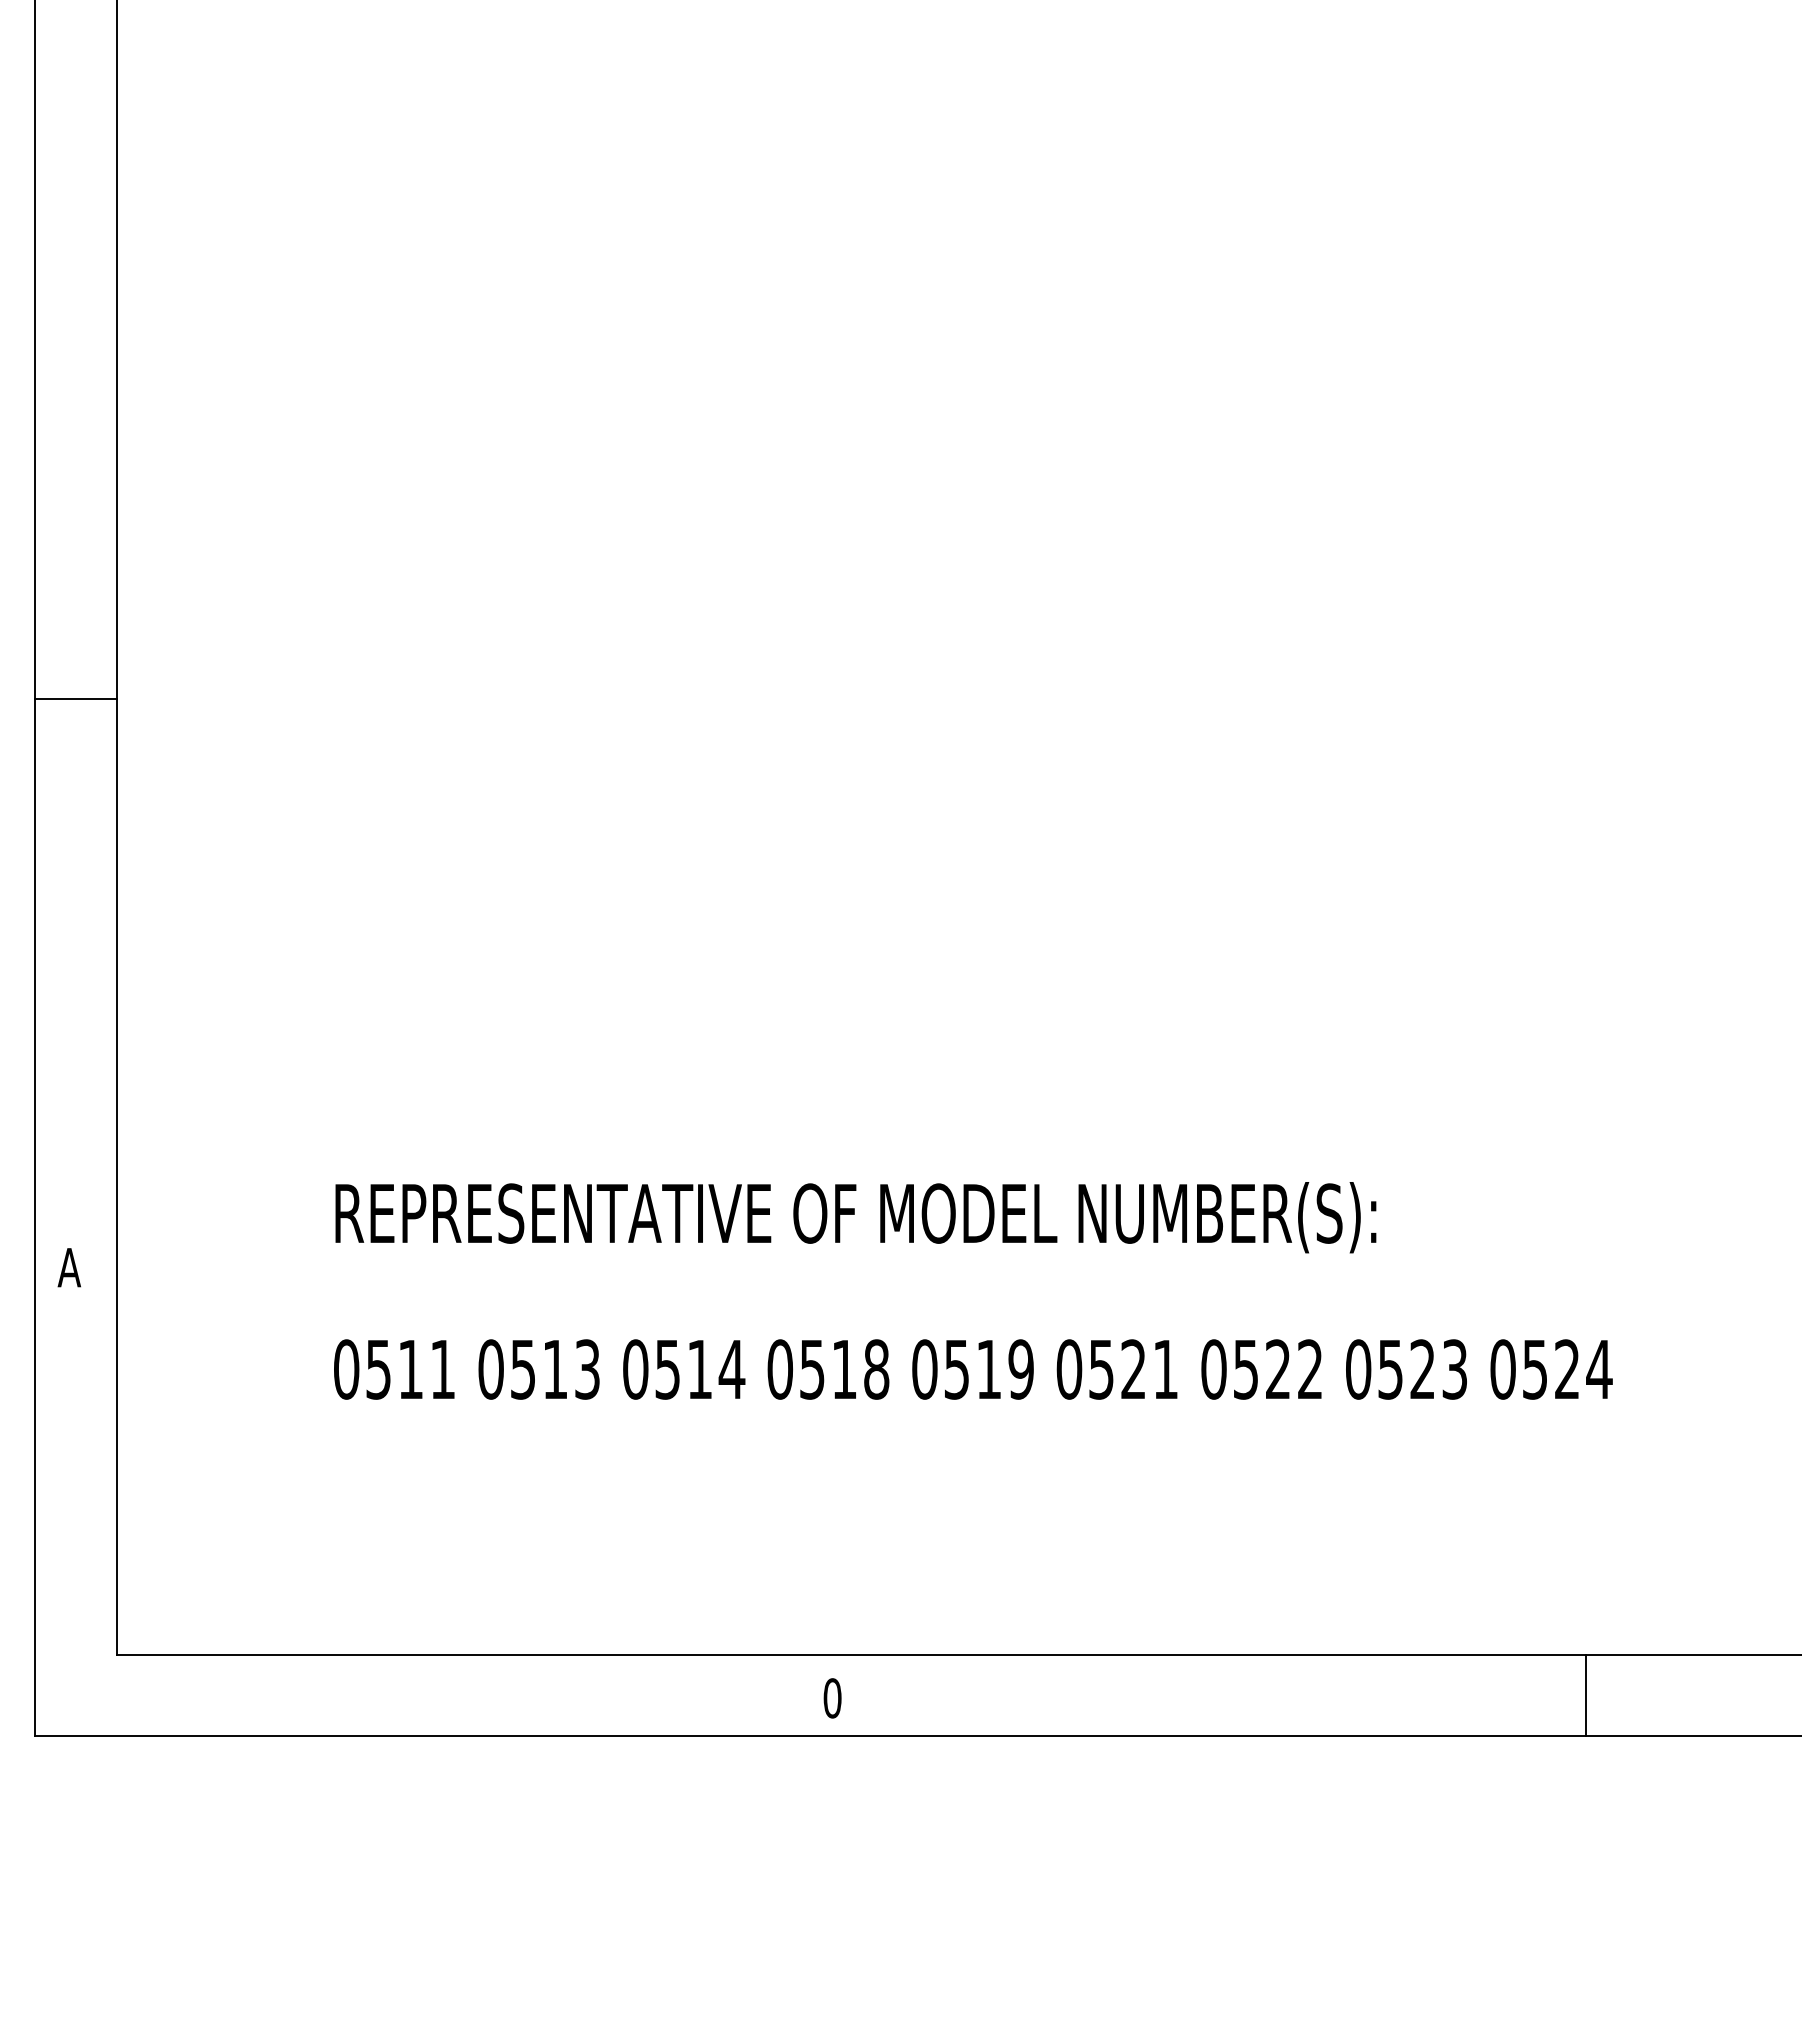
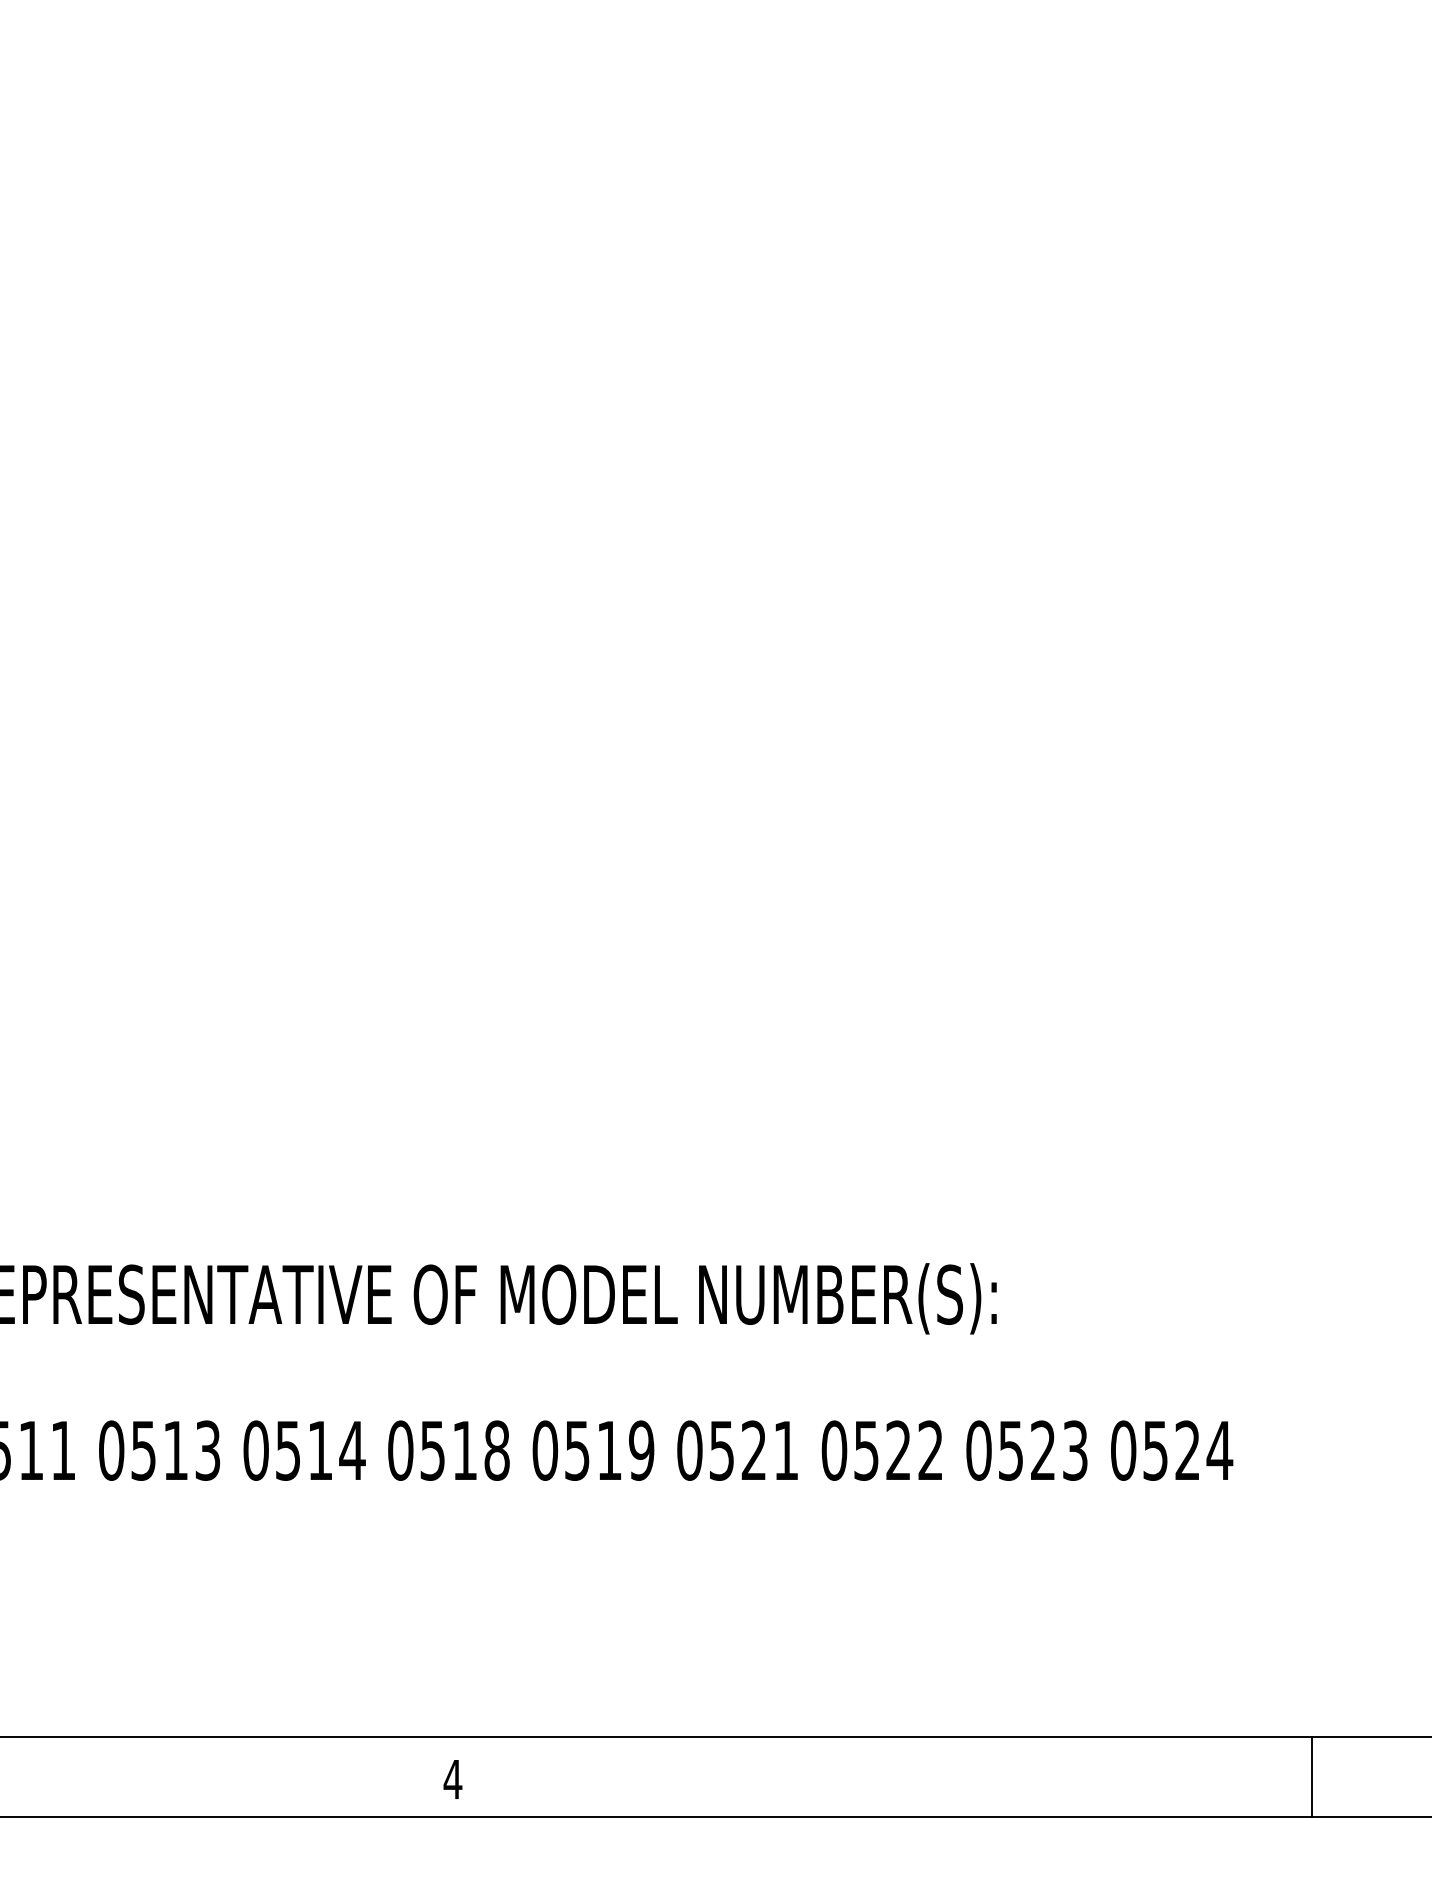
line: (1586, 1695) -> (1311, 1776), moved
text: (832, 1698) -> (452, 1779), 0 -> 4

